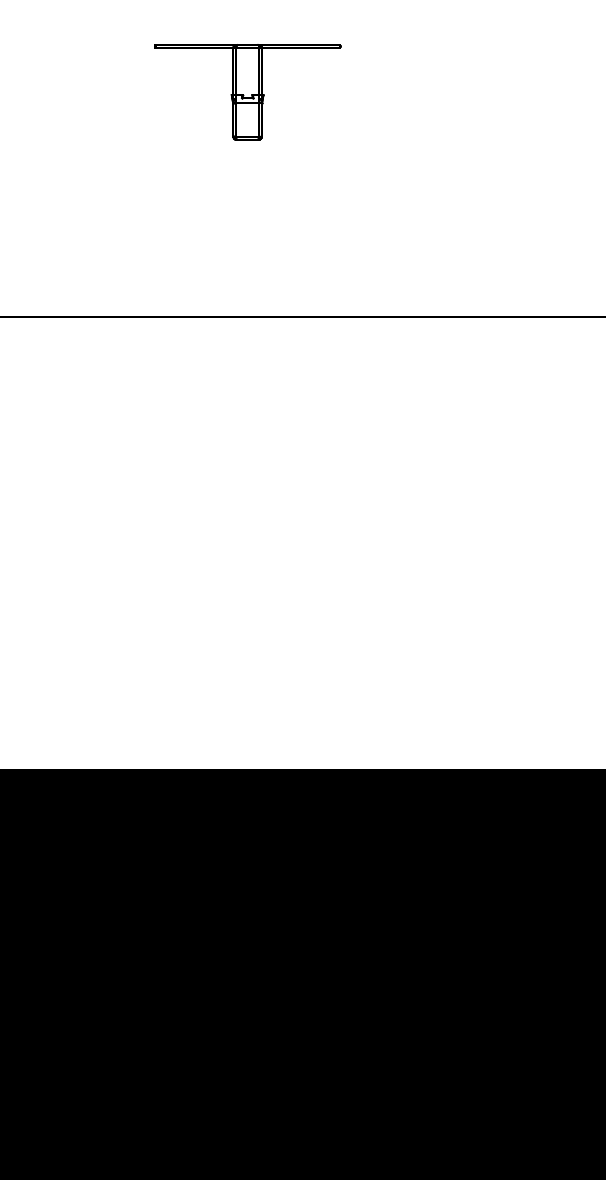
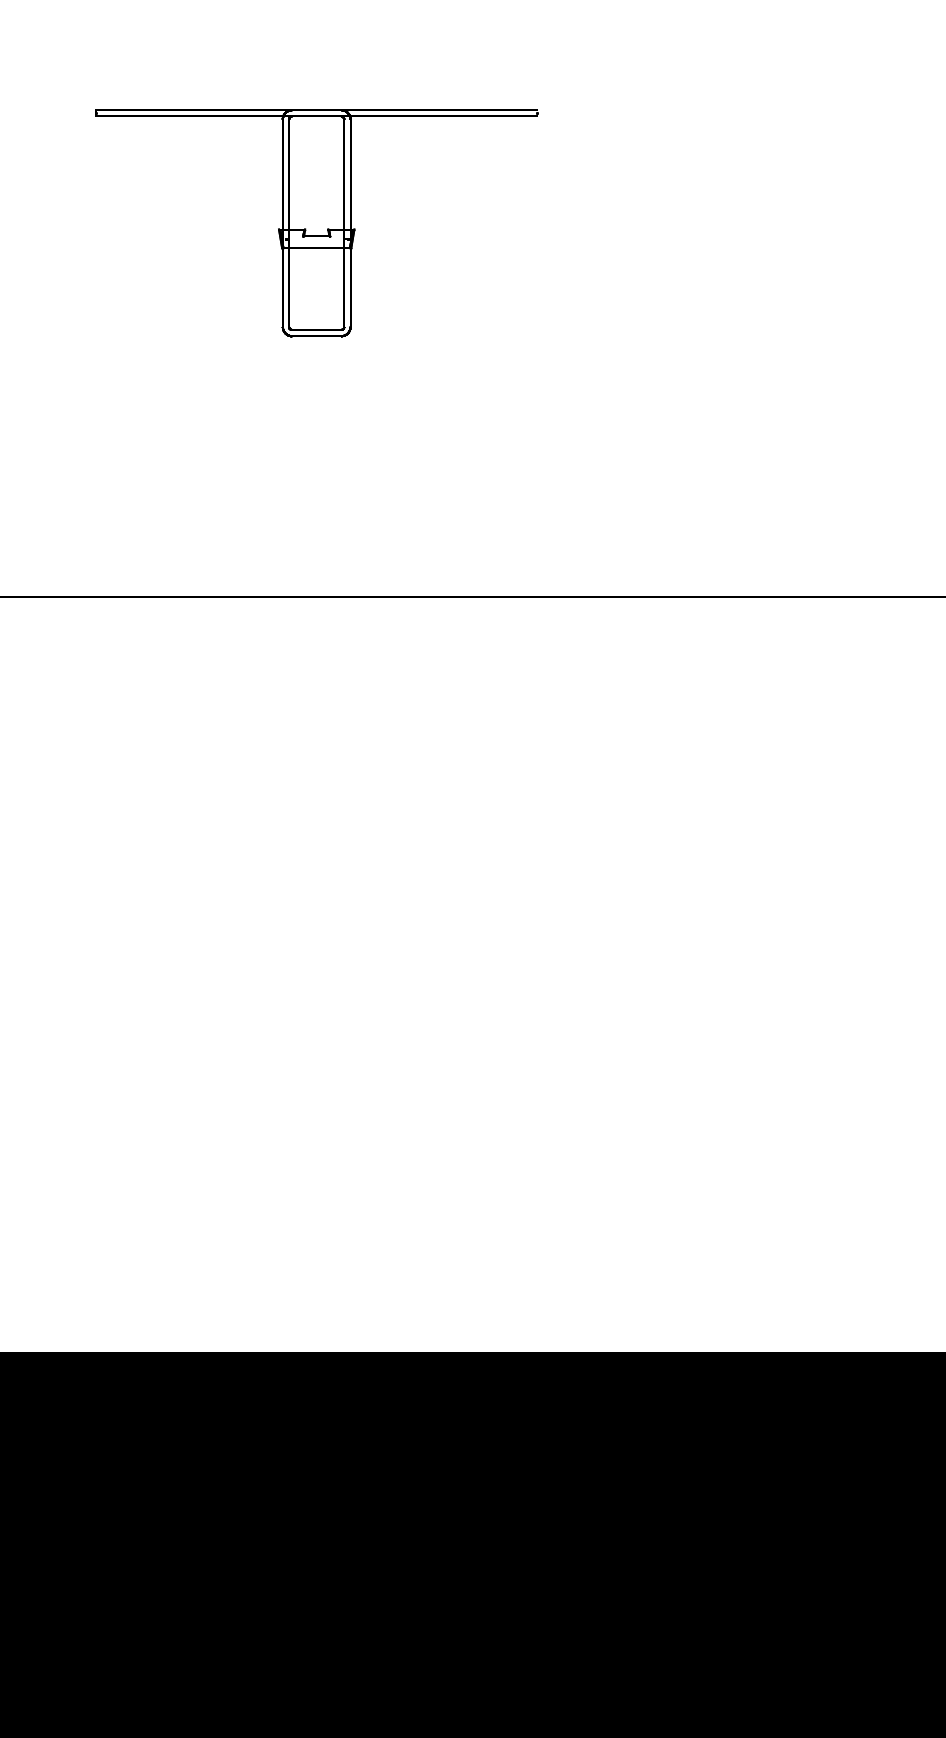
part: (247, 92) -> (316, 223), size x1.43

